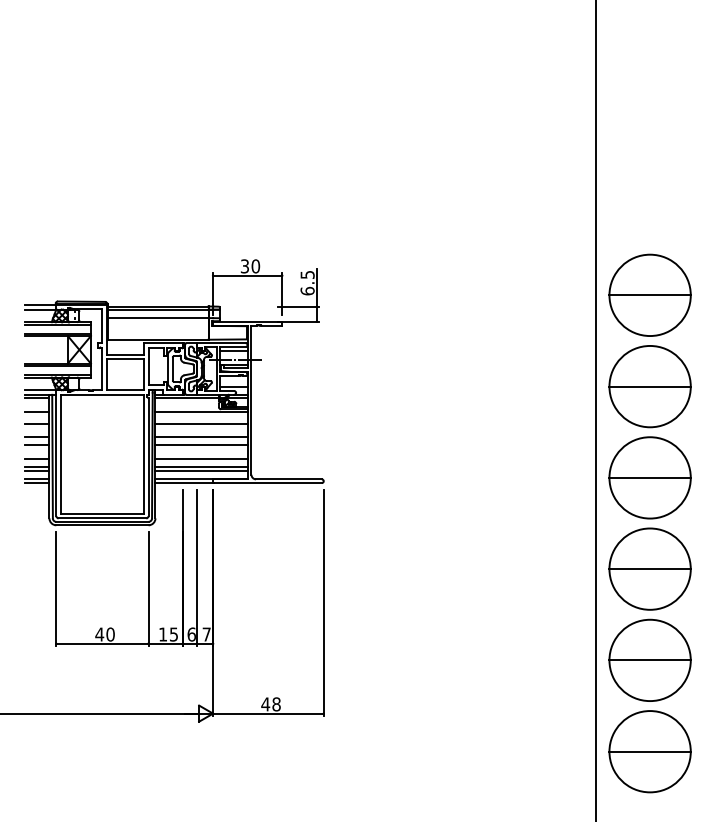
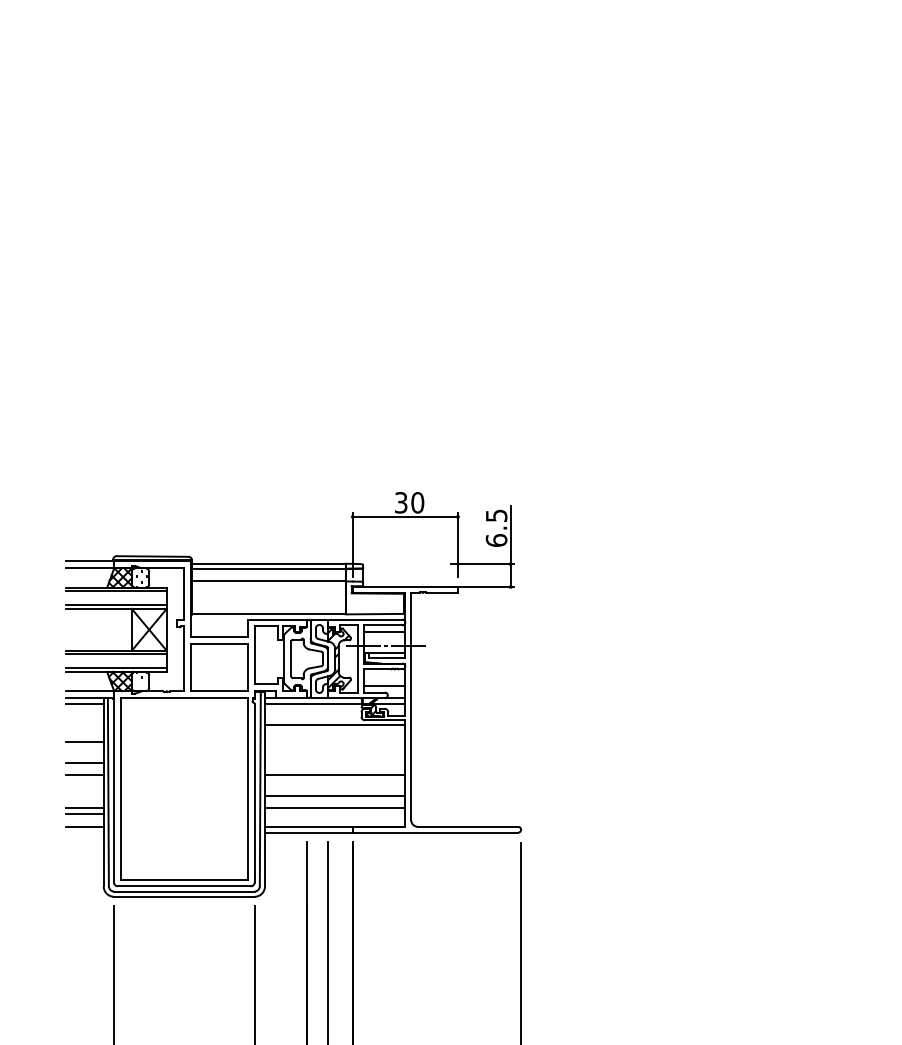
line: (36, 412) -> (83, 725), removed
line: (201, 423) -> (335, 741), removed
line: (201, 437) -> (335, 763), removed
line: (36, 459) -> (83, 796), removed
line: (201, 470) -> (335, 813), removed
line: (36, 483) -> (83, 833), removed

